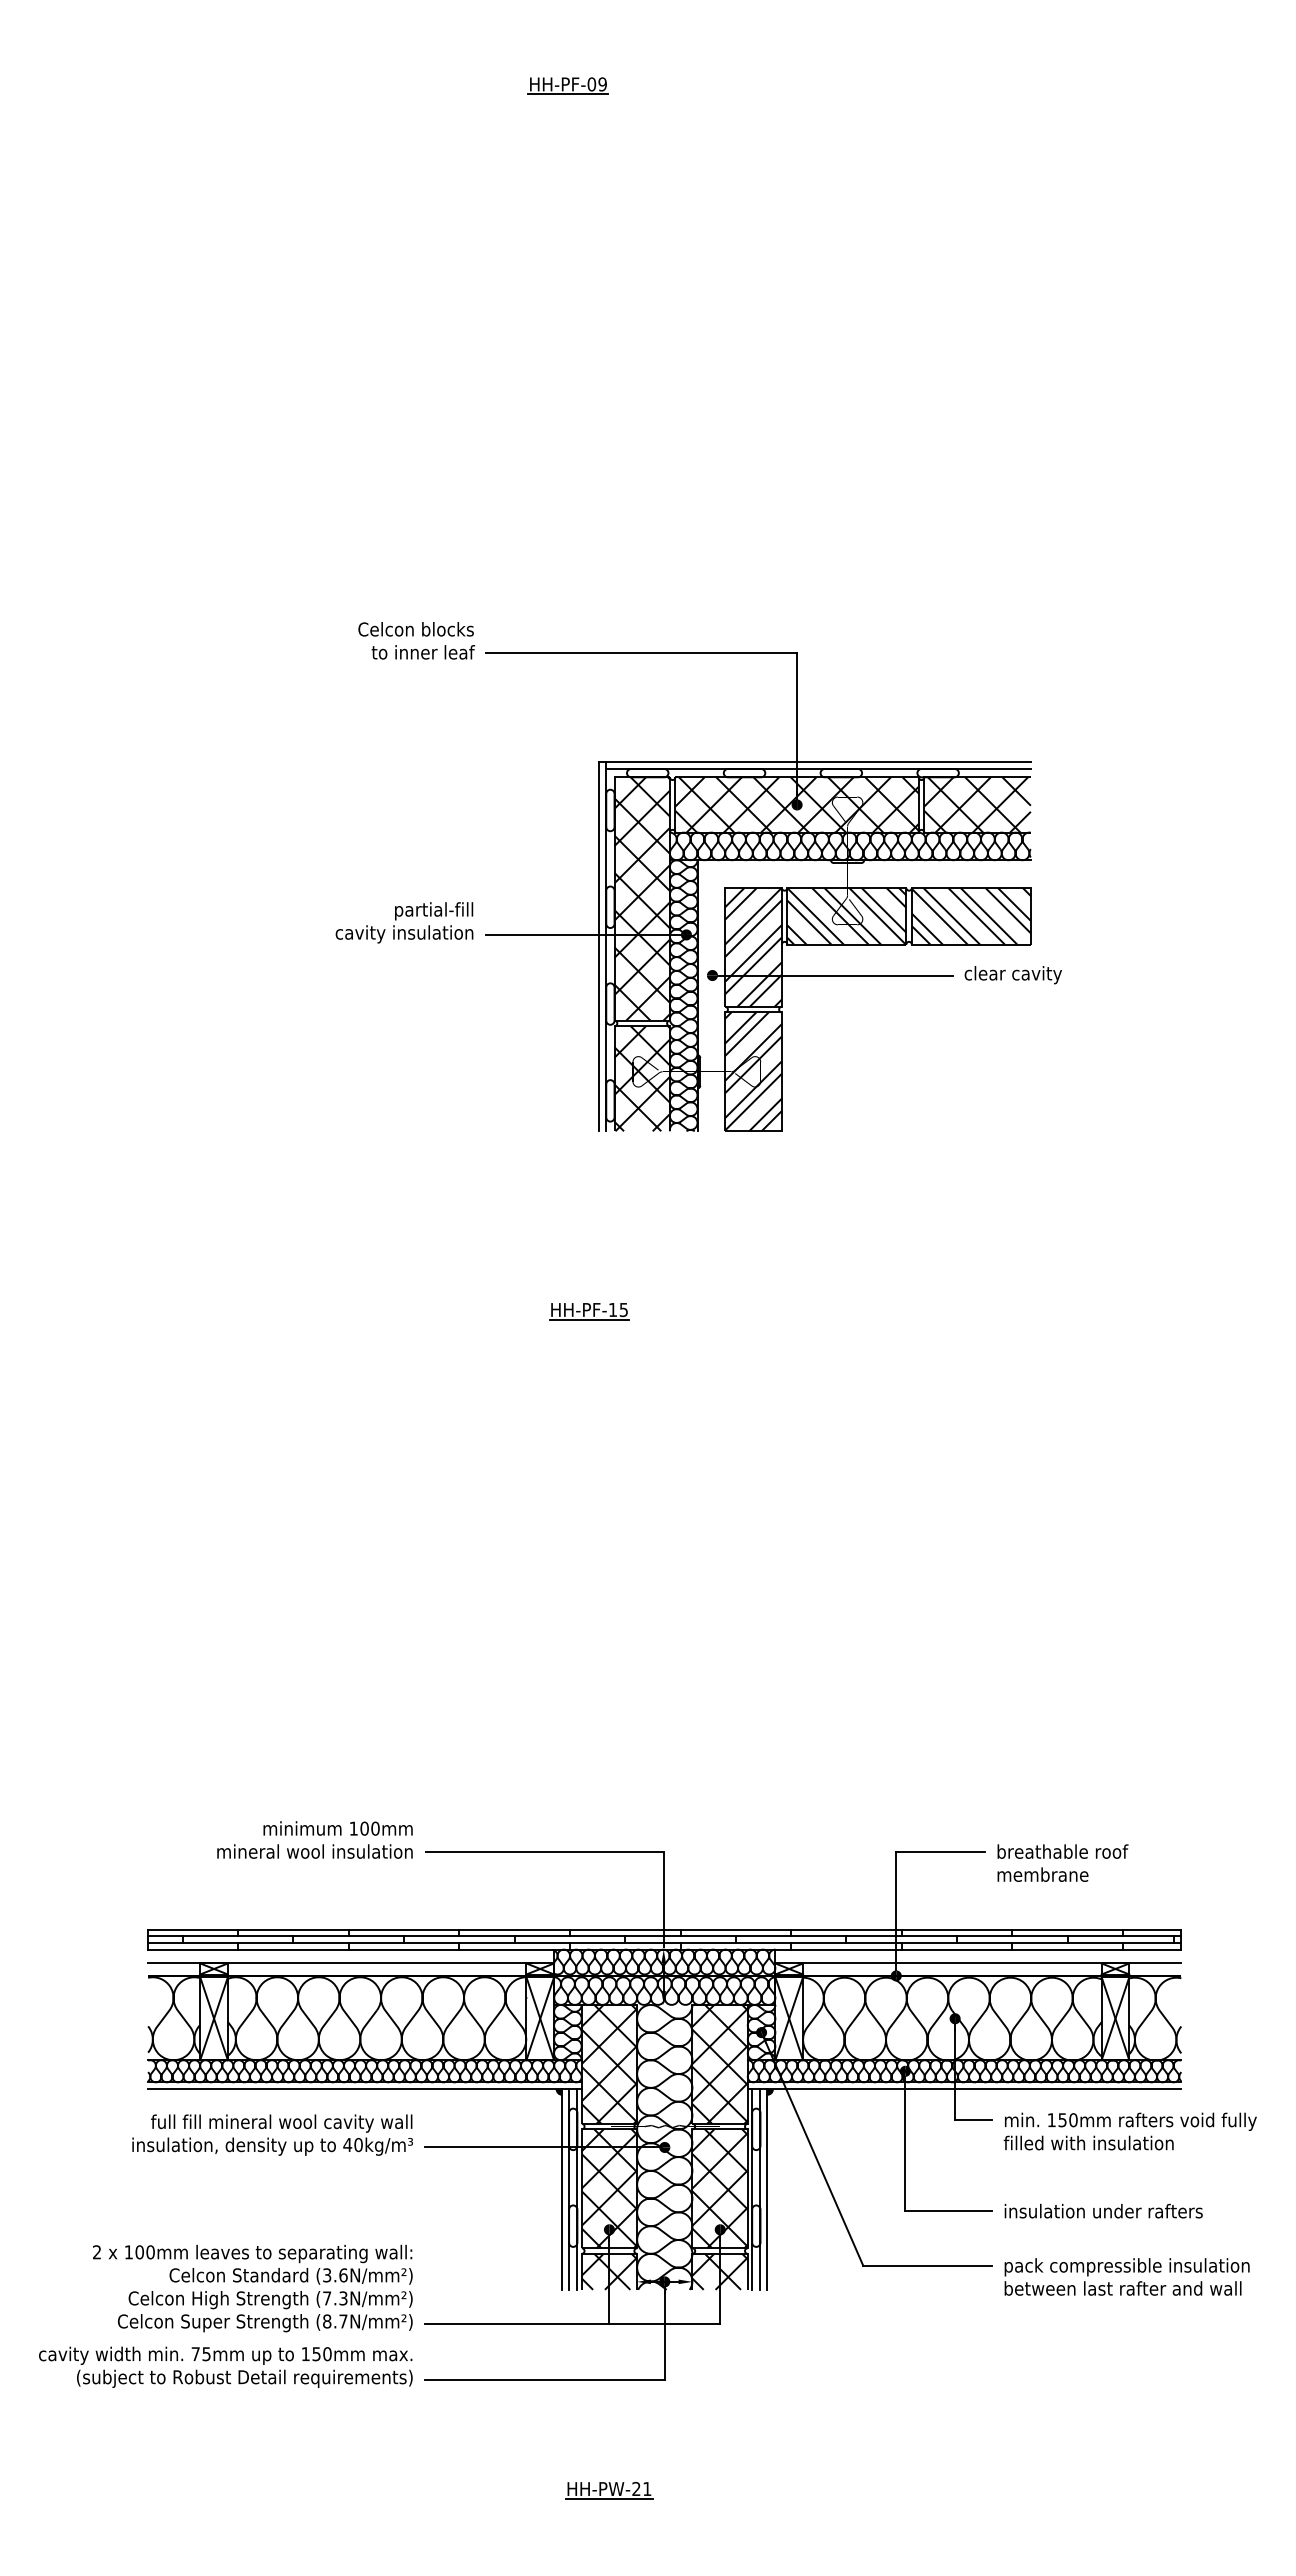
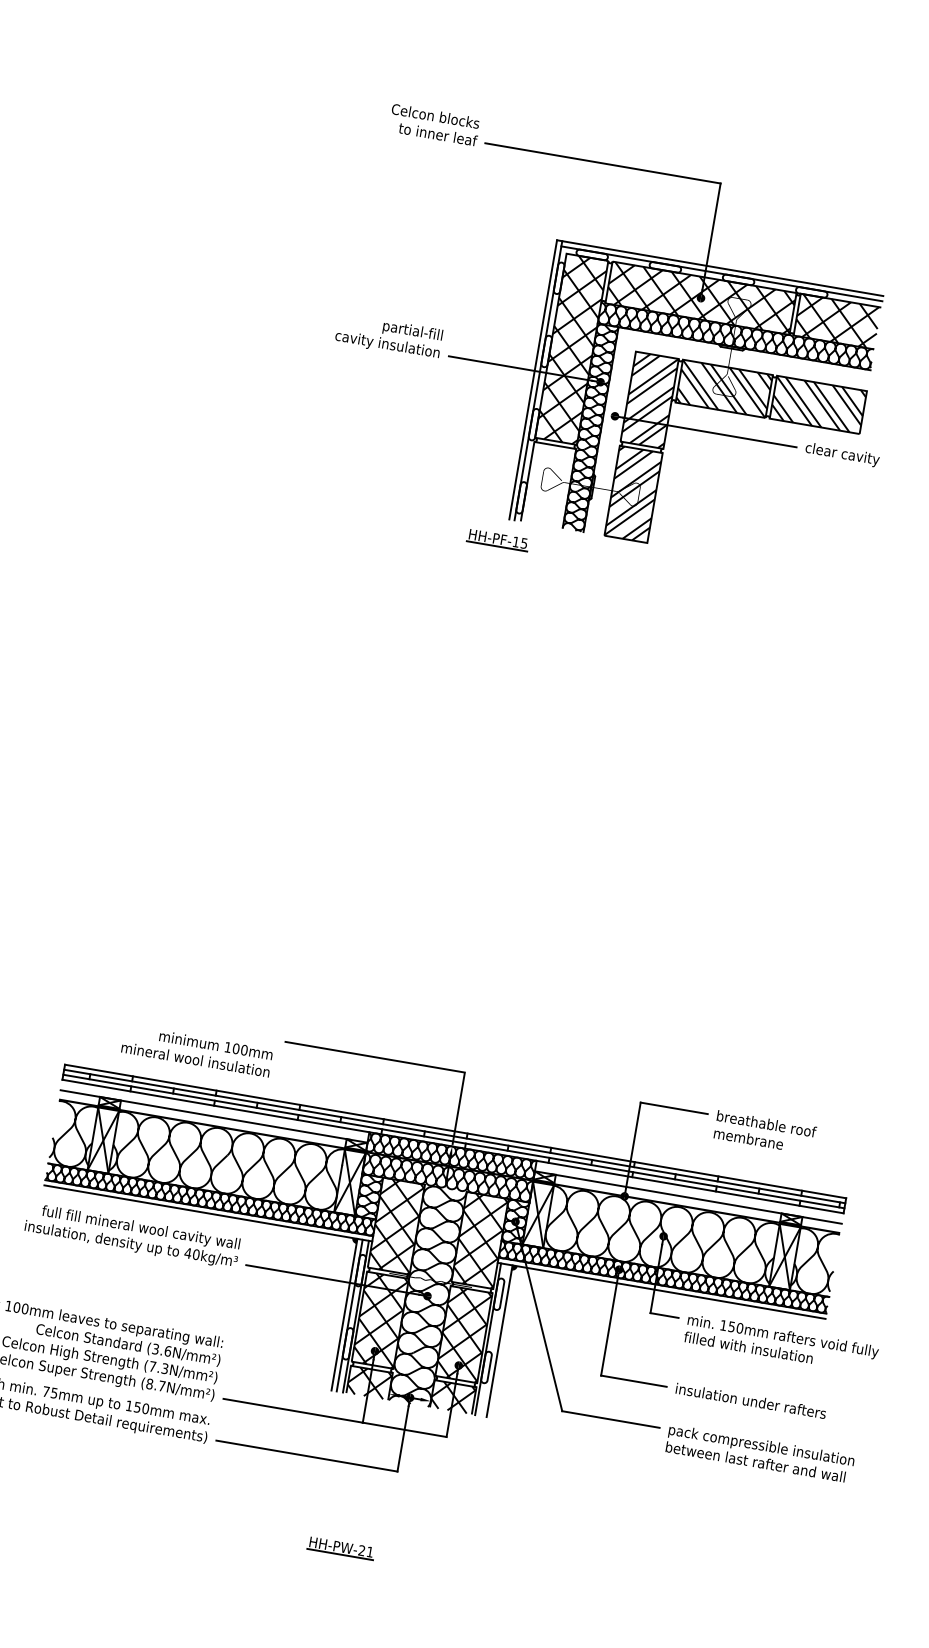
hatch: (641, 1078) -> (548, 484), removed
part: (589, 1311) -> (498, 540), moved
text: (314, 1839) -> (196, 1050), moved
line: (760, 2189) -> (494, 1340), removed

